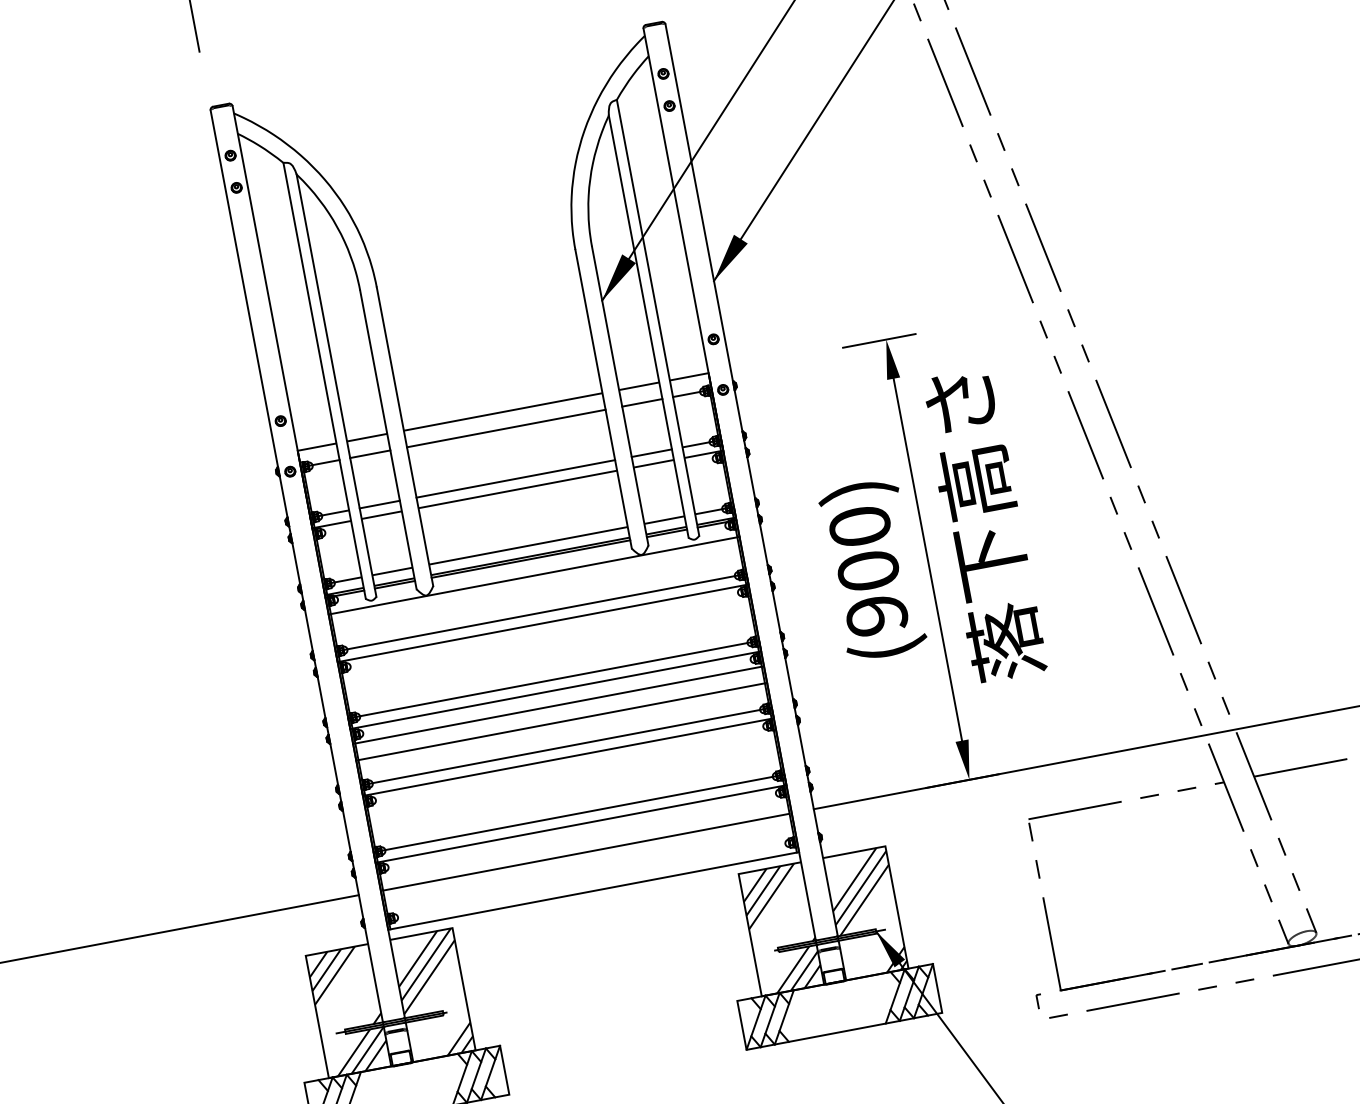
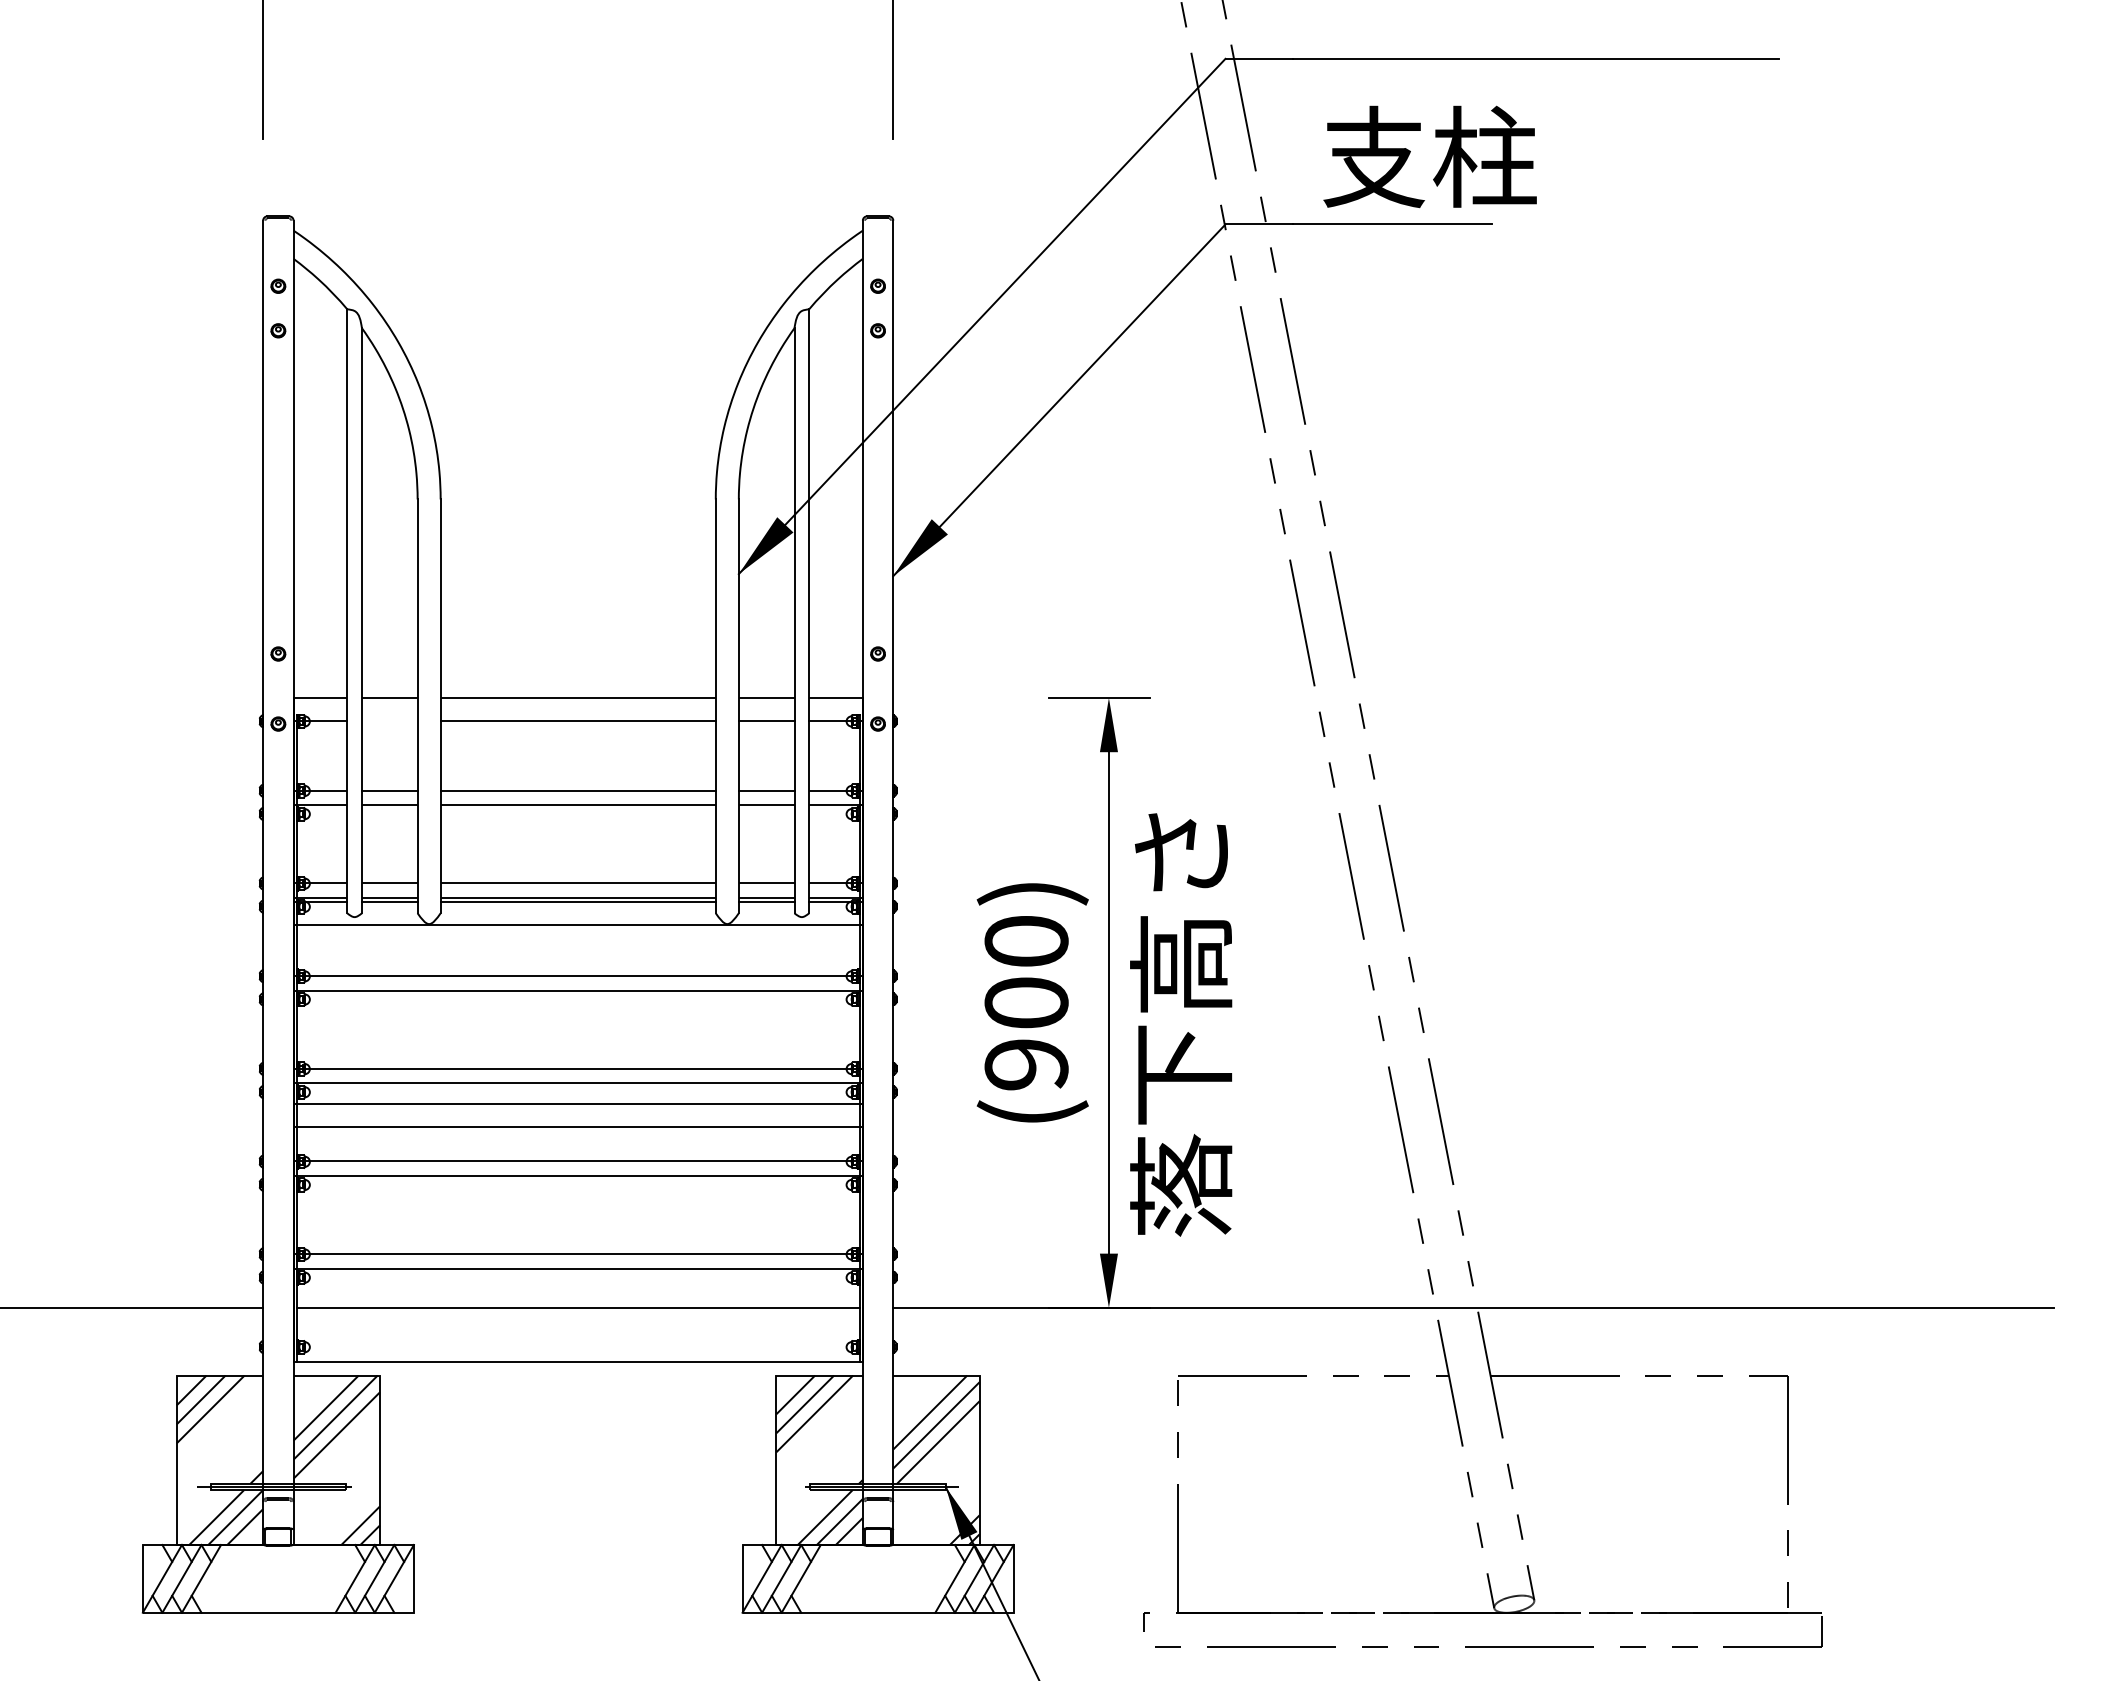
line: (370, 453) -> (389, 720), removed
text: (983, 525) -> (1181, 1024), moved

